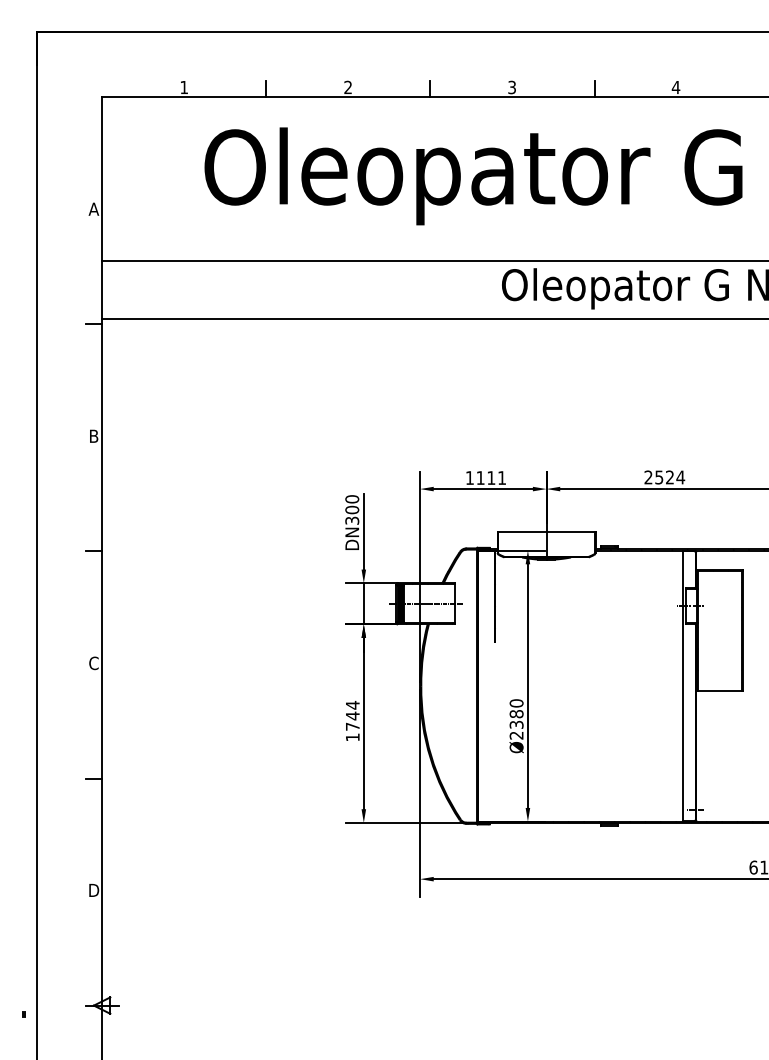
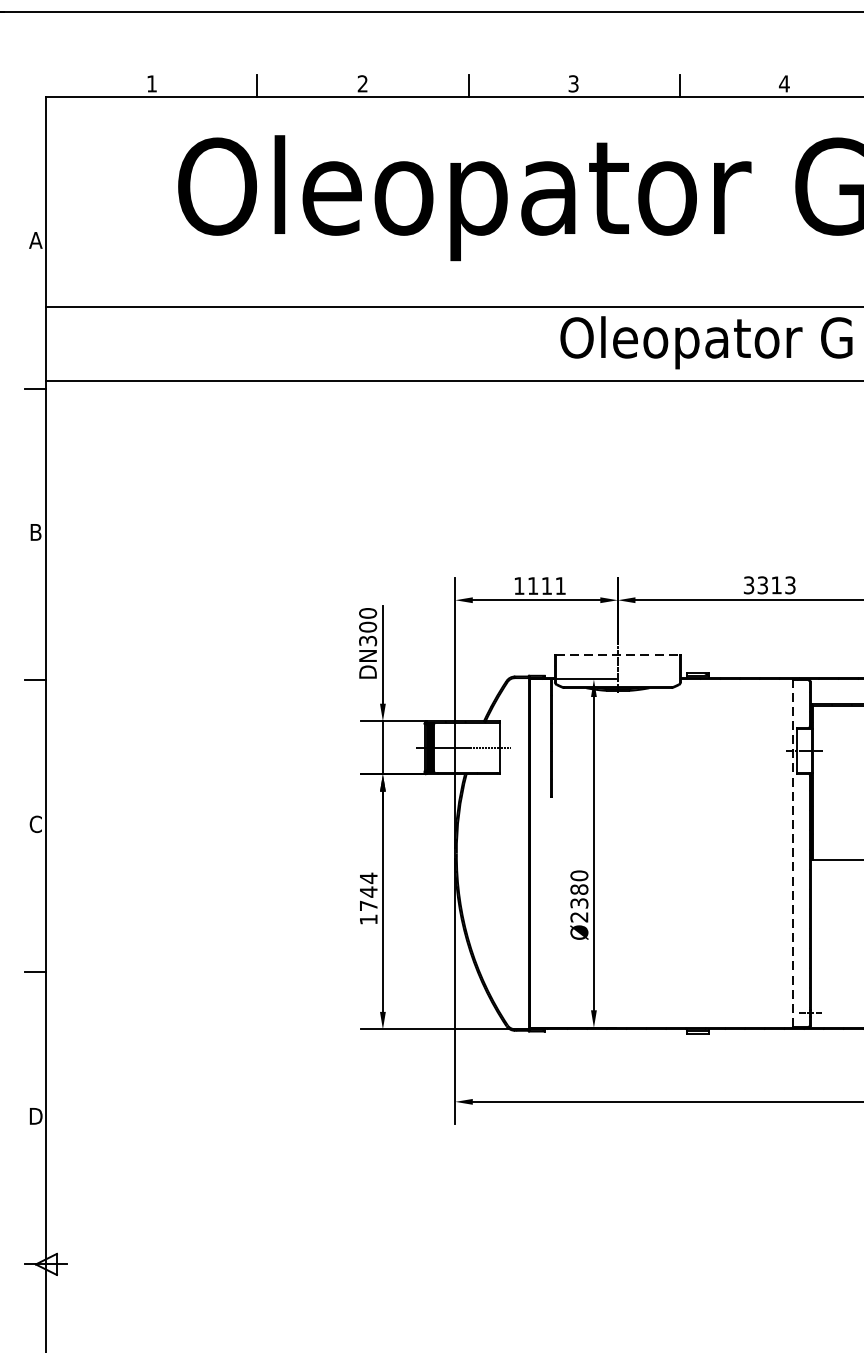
text: (664, 477) -> (769, 585), 2524 -> 3313
line: (547, 531) -> (619, 654), solid -> dashed
line: (682, 686) -> (792, 854), solid -> dashed

